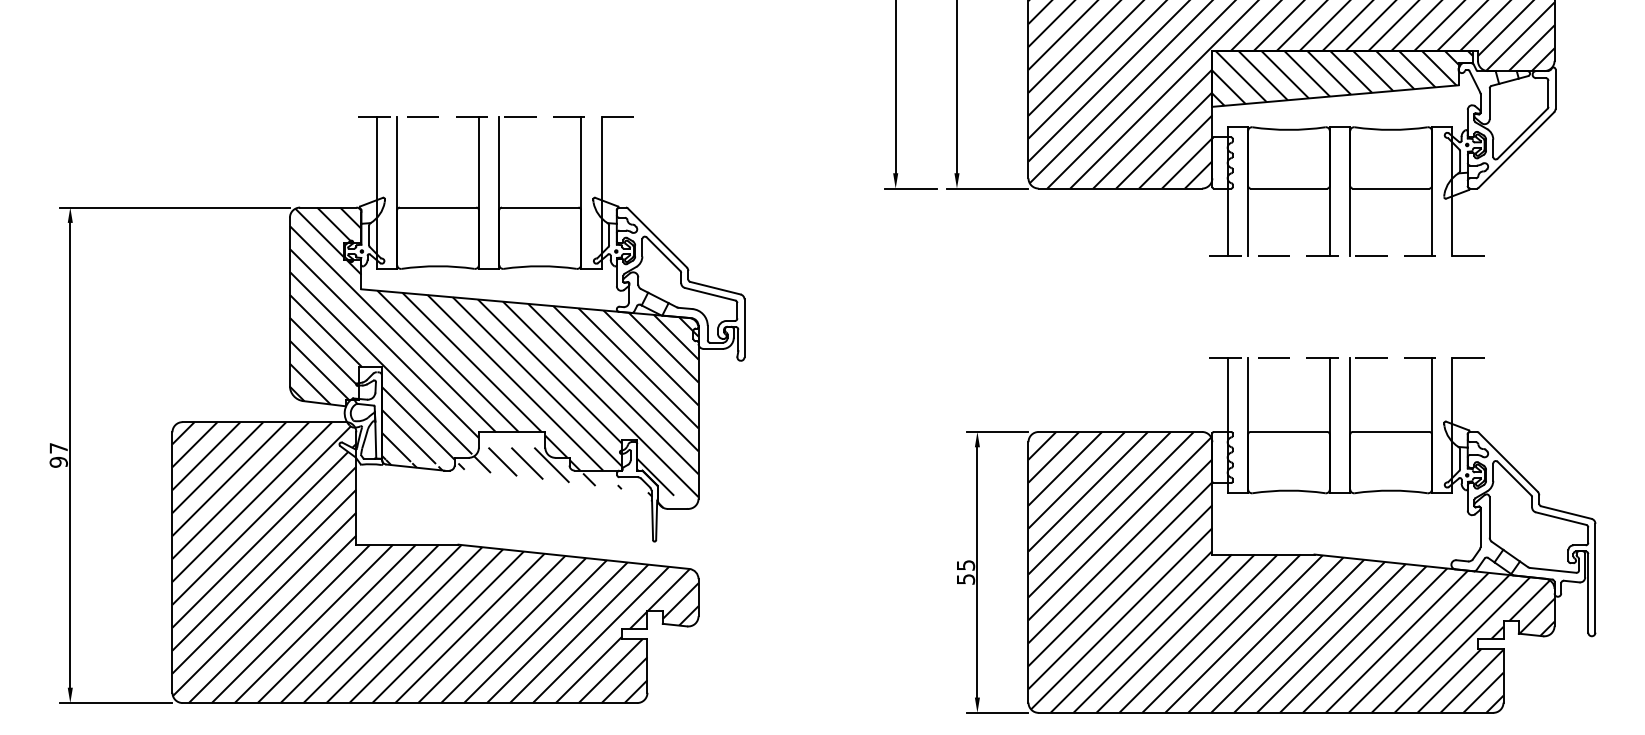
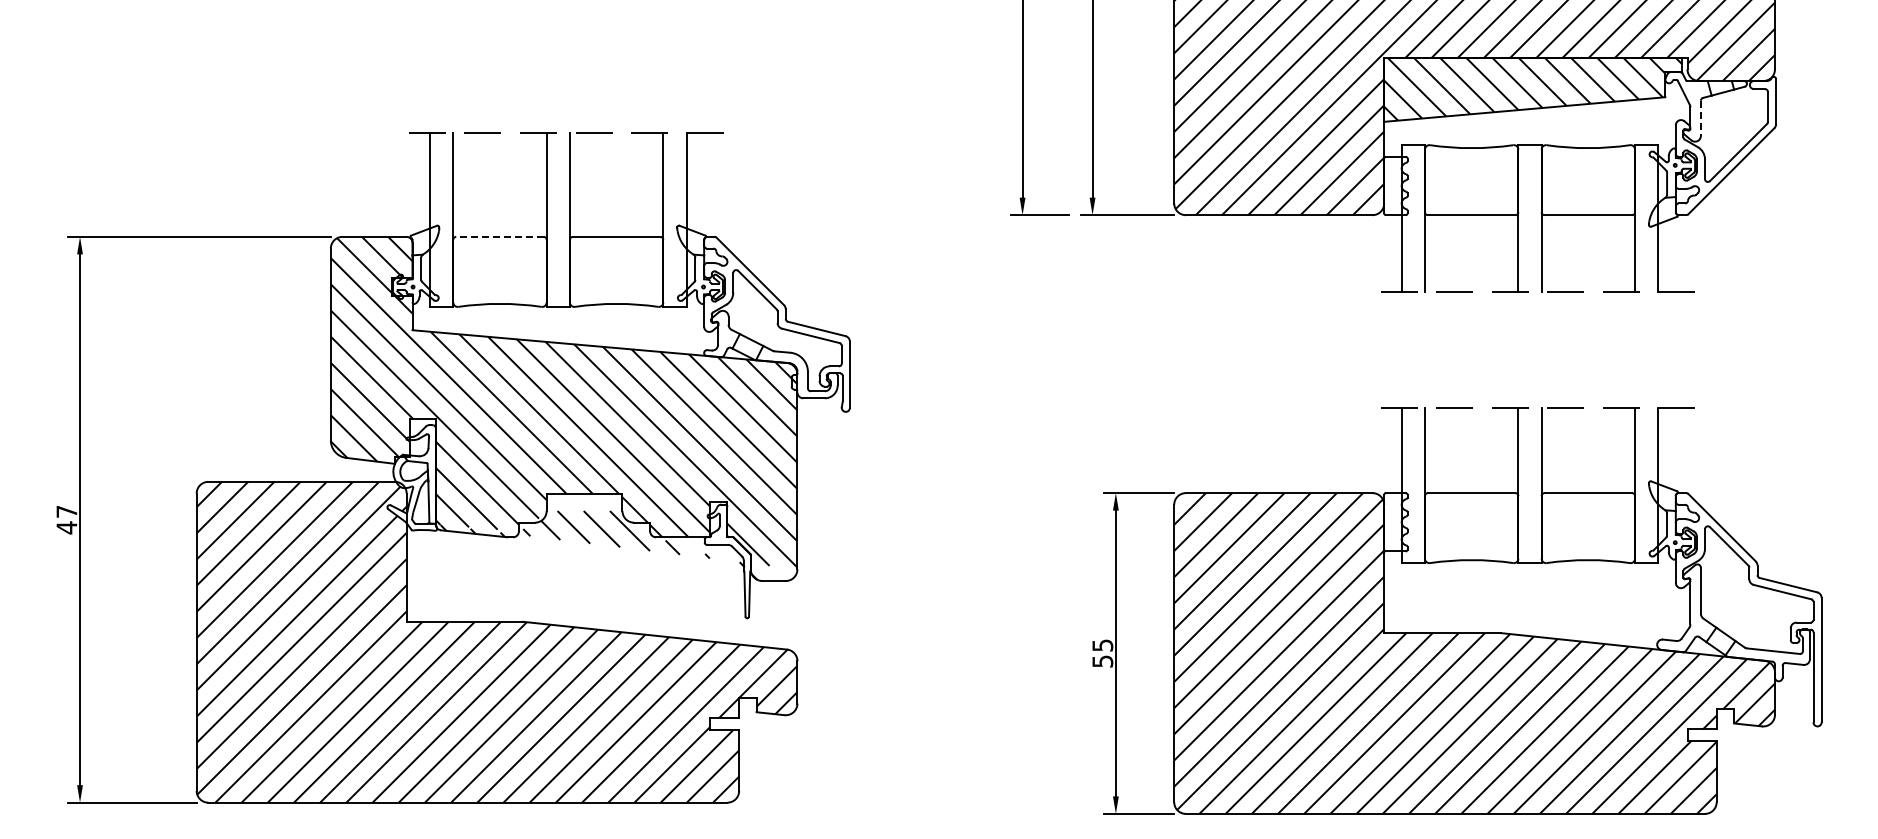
line: (1489, 103) -> (1700, 118), solid -> dashed
line: (437, 207) -> (499, 236), solid -> dashed
text: (58, 462) -> (66, 527), 97 -> 47

